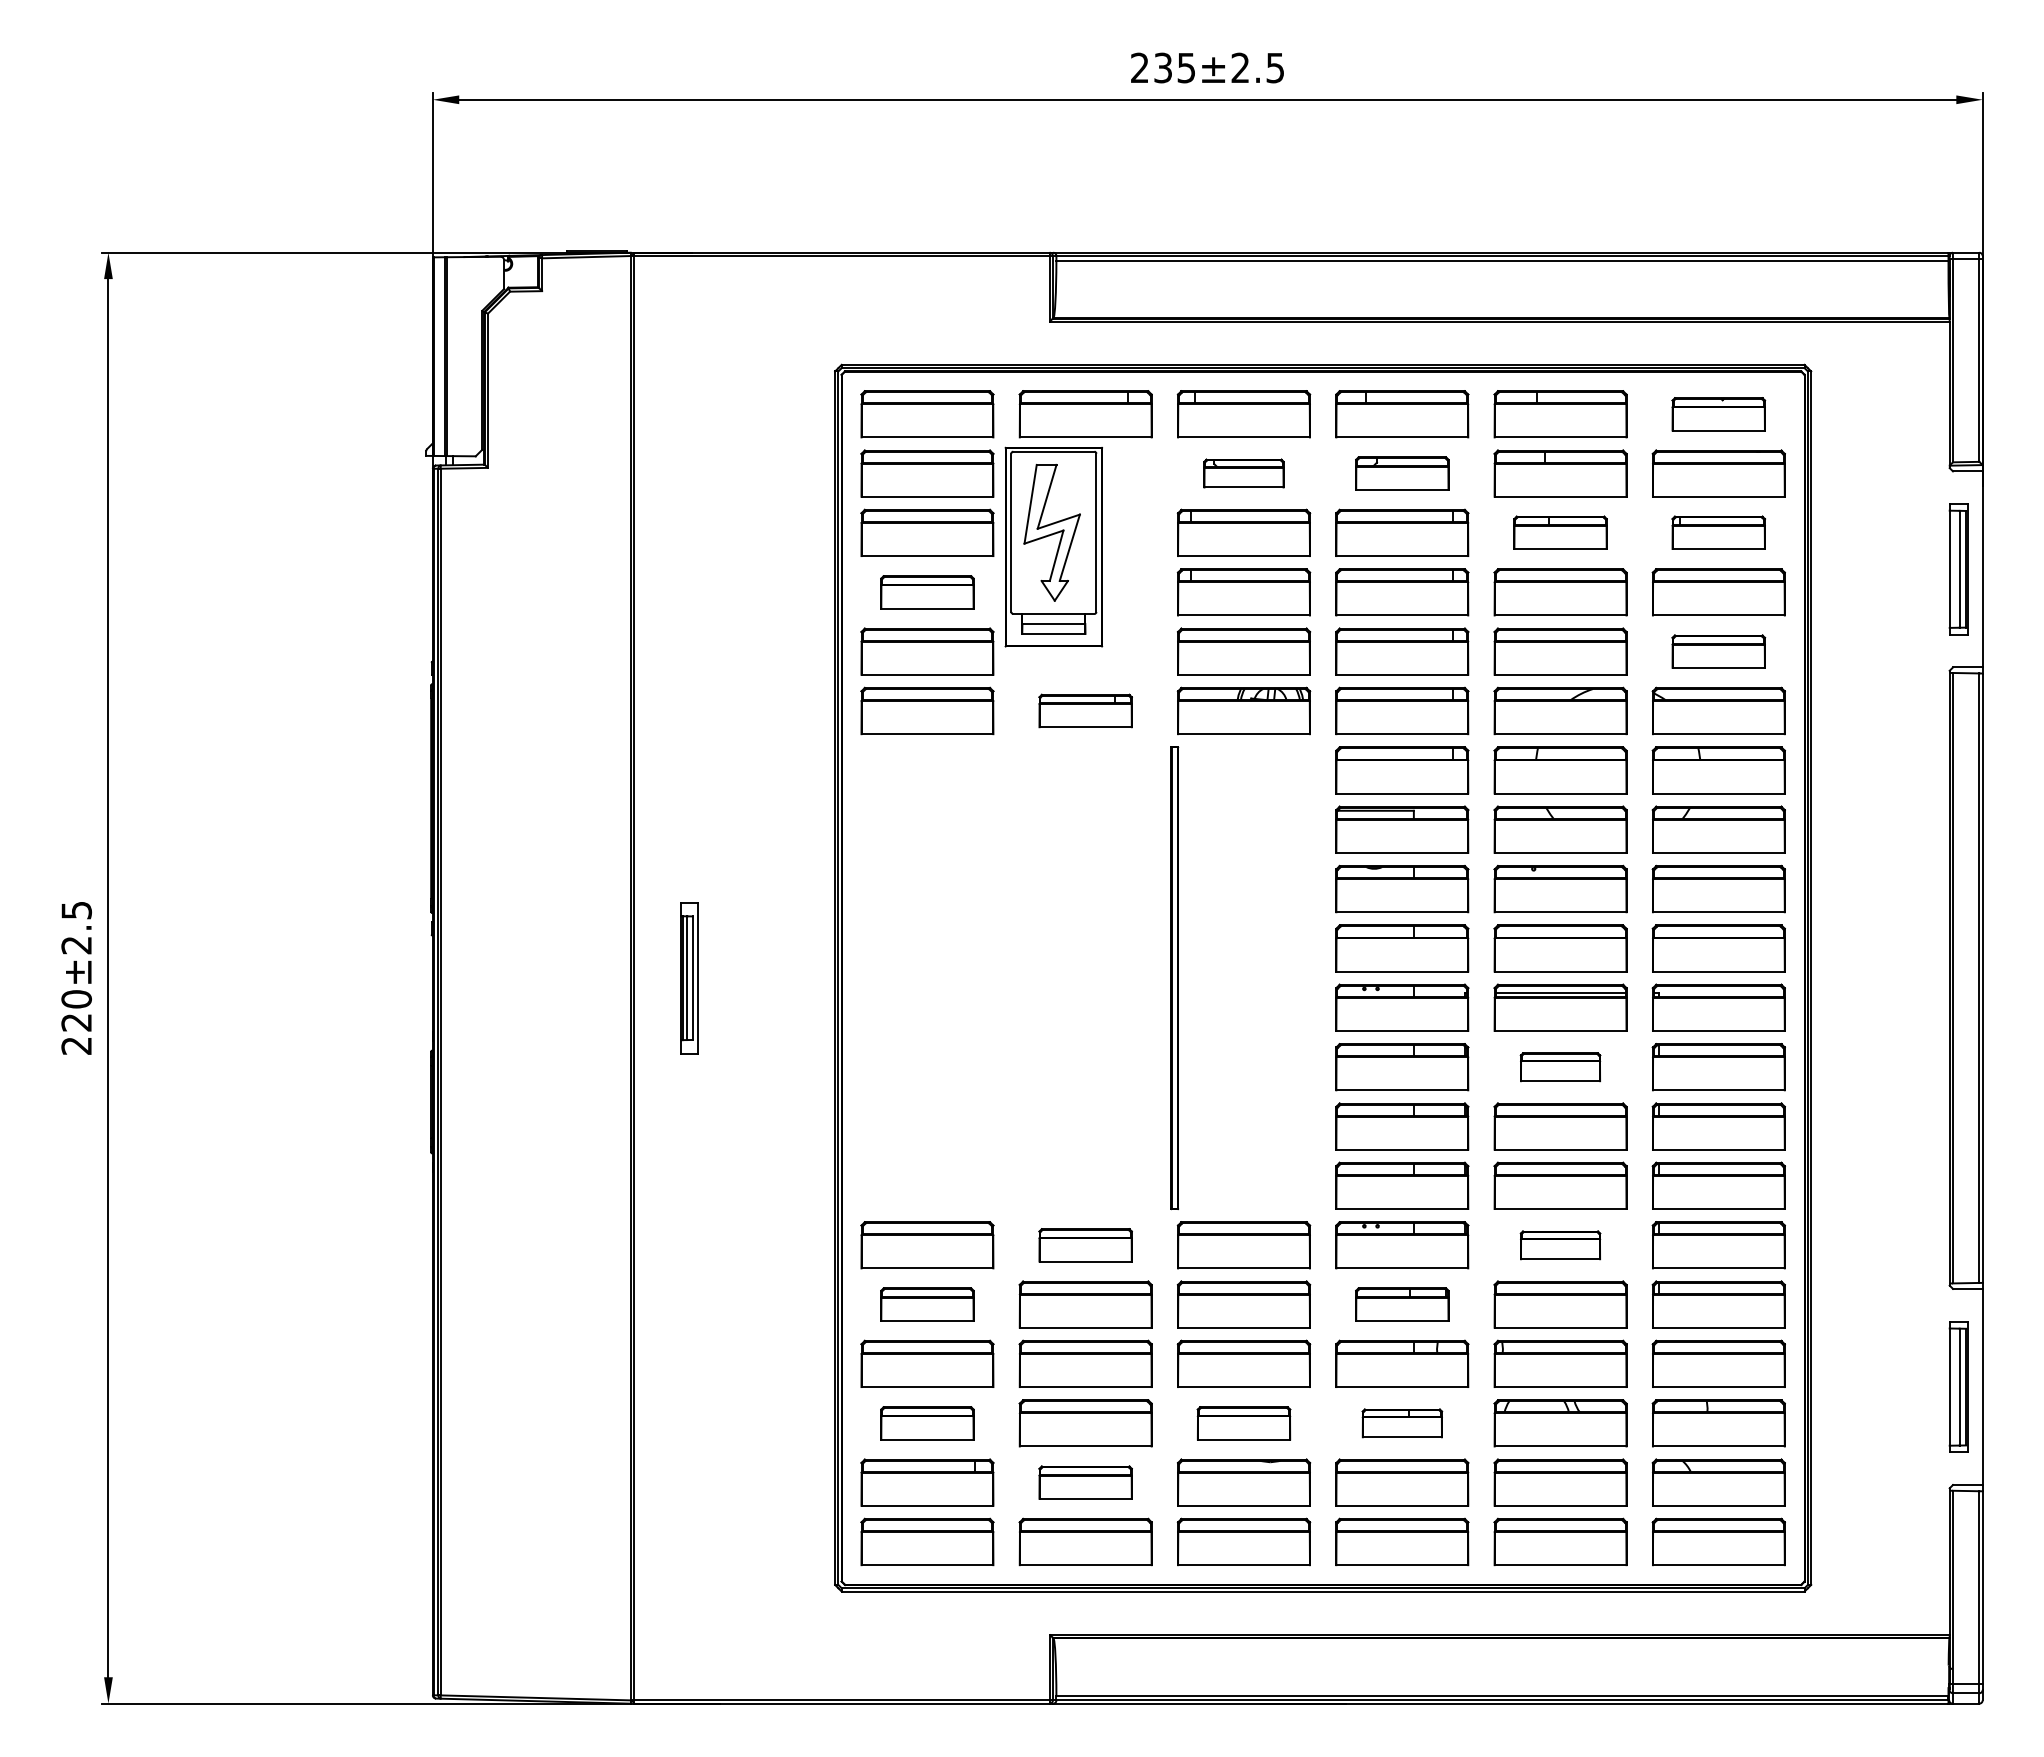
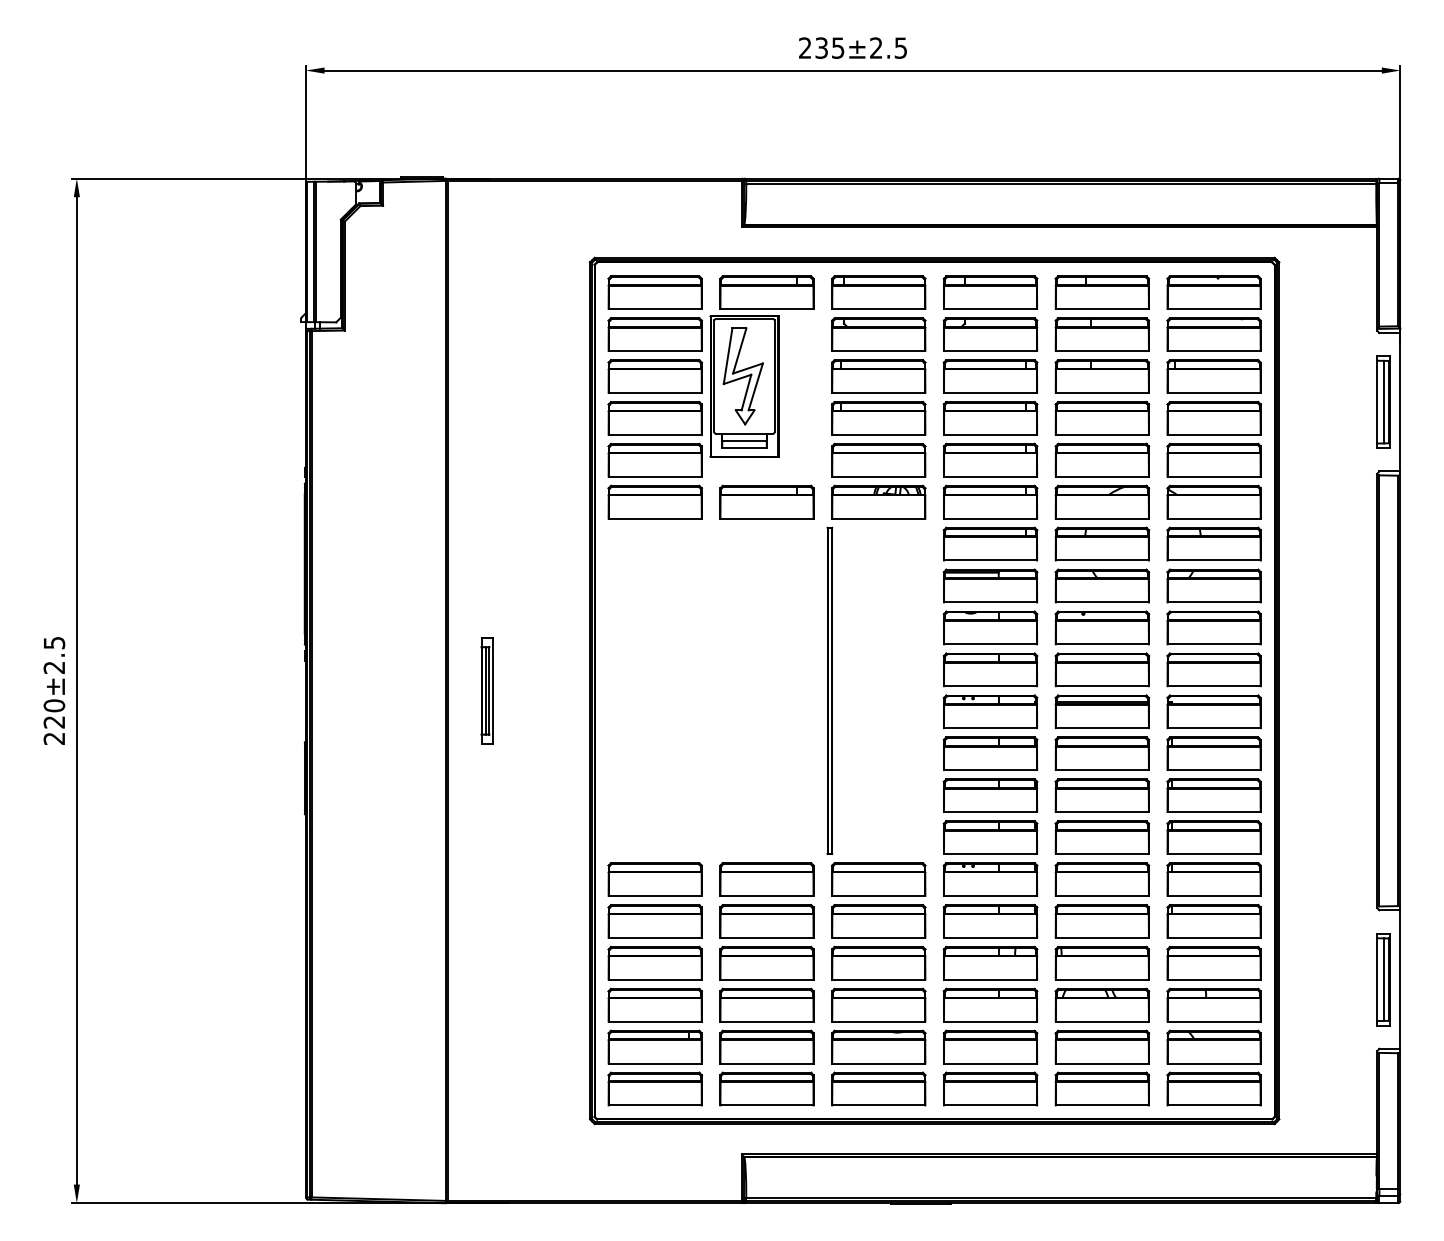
part: (1718, 414) -> (1213, 292), size x1.43
part: (1243, 473) -> (878, 334), size x1.67
part: (1402, 473) -> (990, 334), size x1.43
part: (1560, 532) -> (1102, 376), size x1.43
part: (1718, 532) -> (1213, 376), size x1.43
part: (927, 592) -> (655, 418), size x1.43
part: (1718, 651) -> (1213, 460), size x1.43
part: (1085, 710) -> (766, 501), size x1.43
part: (1560, 1067) -> (1102, 753), size x1.67
part: (1085, 1245) -> (766, 879), size x1.43
part: (1560, 1245) -> (1102, 879), size x1.67
part: (927, 1304) -> (655, 921), size x1.43
part: (1402, 1304) -> (990, 921), size x1.43
part: (927, 1423) -> (655, 1005), size x1.43
part: (1243, 1423) -> (878, 1005), size x1.43
part: (1402, 1423) -> (990, 1005), size x1.67
part: (1085, 1482) -> (766, 1047), size x1.43

